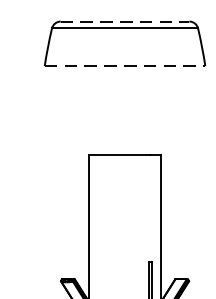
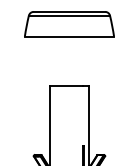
line: (125, 20) -> (69, 11), dashed -> solid
line: (125, 65) -> (69, 36), dashed -> solid

